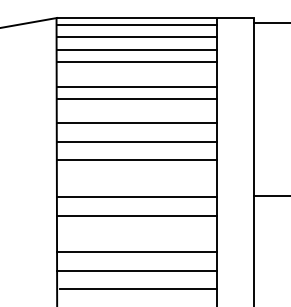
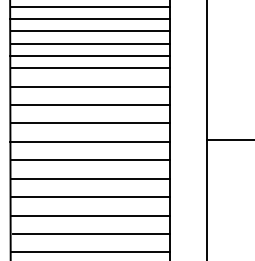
line: (136, 74) -> (90, 19), added
line: (136, 111) -> (90, 56), added
line: (136, 178) -> (90, 123), added
line: (136, 233) -> (90, 178), added

